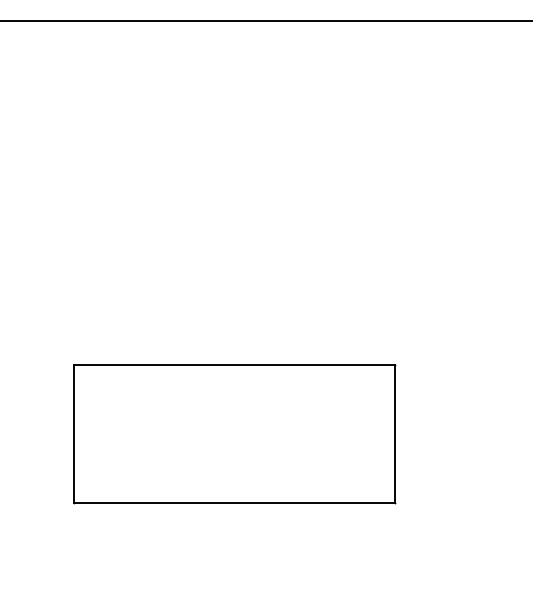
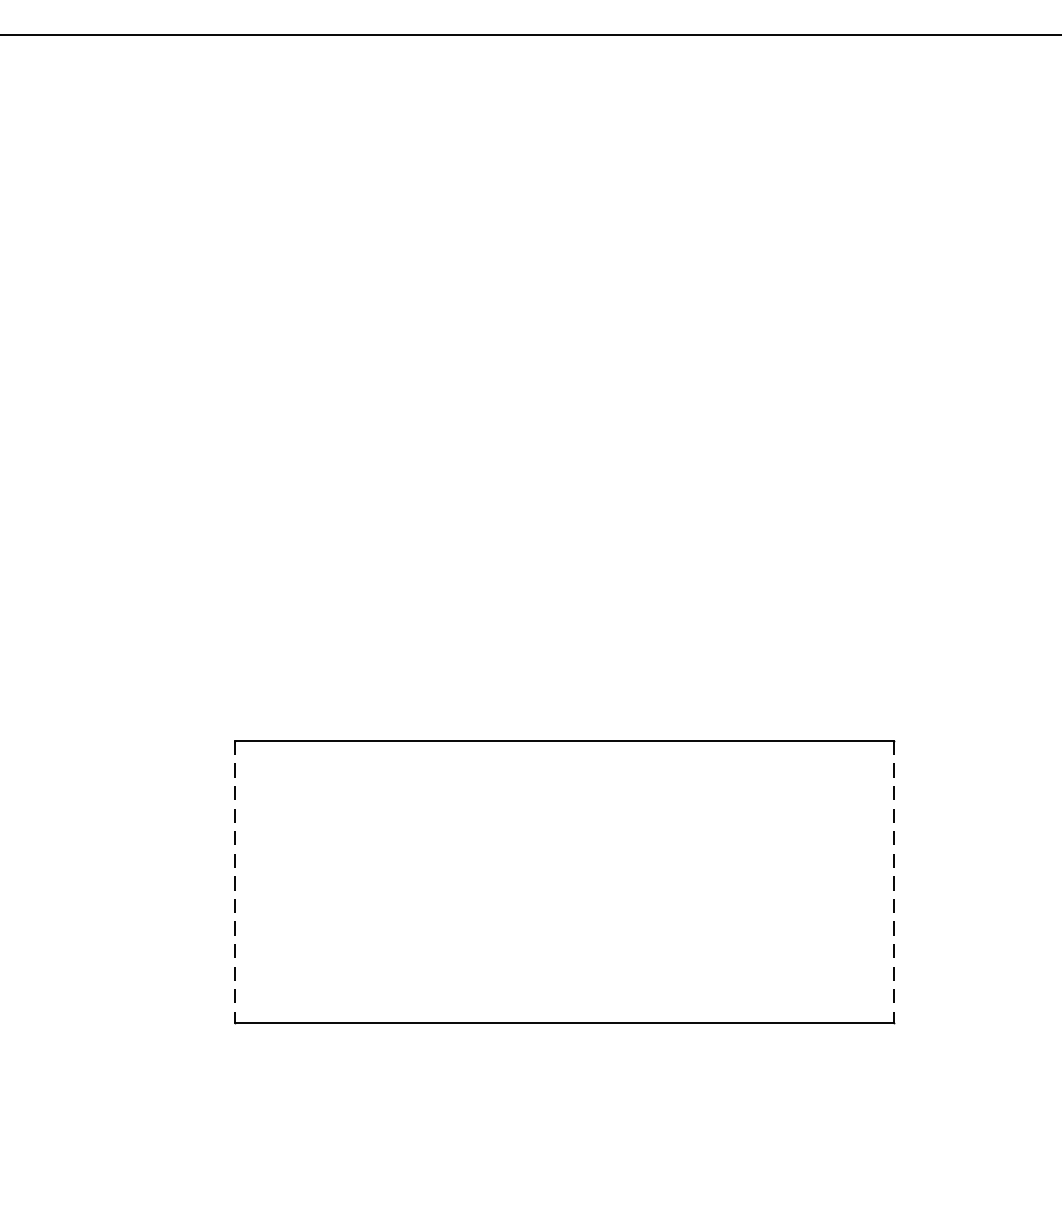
line: (74, 434) -> (236, 882), solid -> dashed
line: (394, 434) -> (892, 882), solid -> dashed

